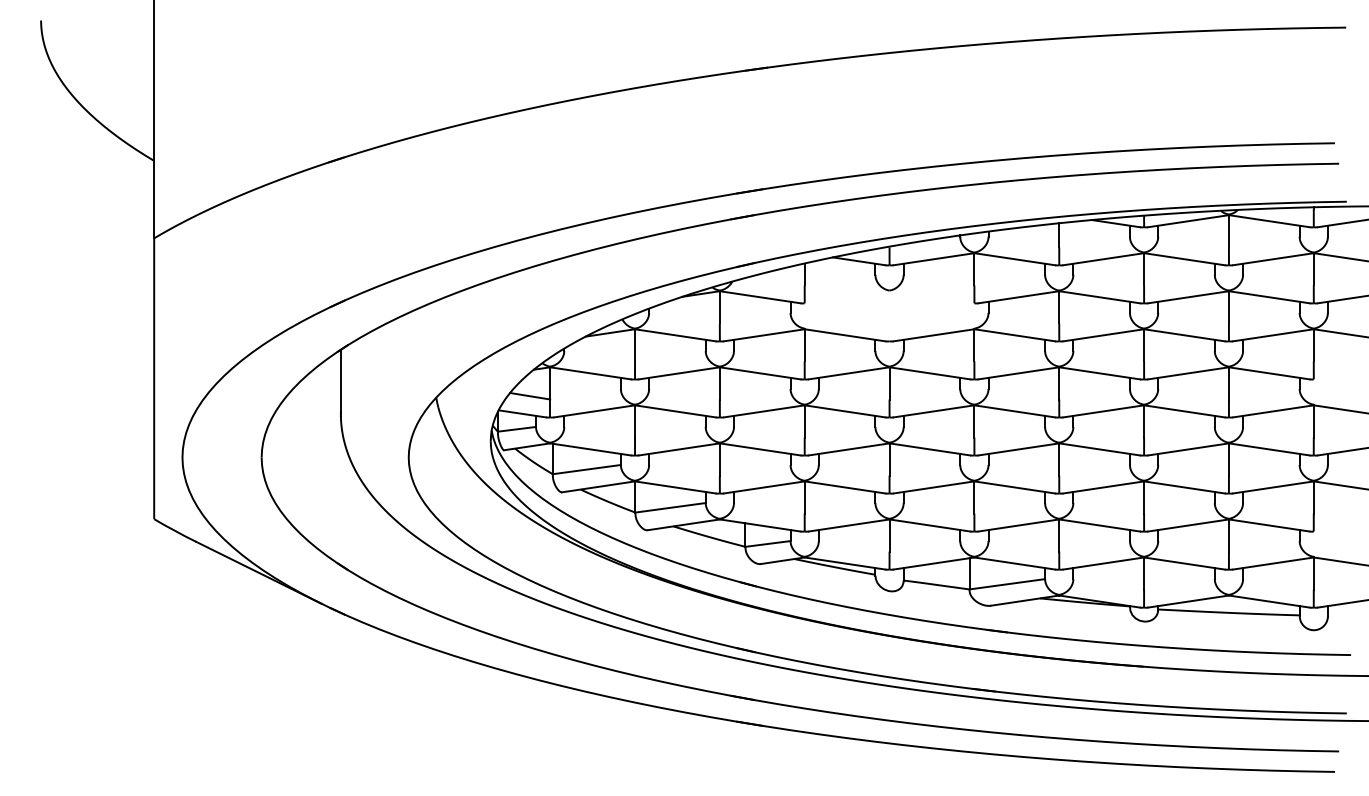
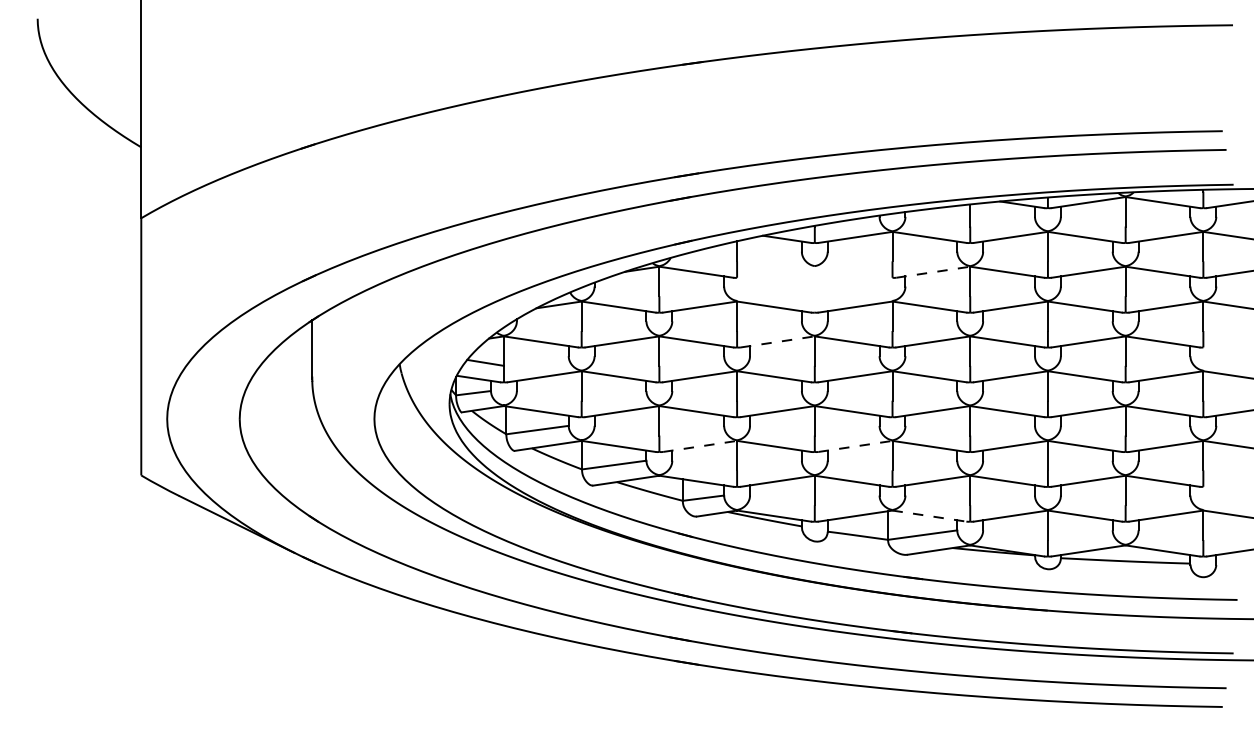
line: (1018, 297) -> (932, 272), solid -> dashed
line: (849, 373) -> (778, 342), solid -> dashed
line: (764, 487) -> (700, 446), solid -> dashed
line: (934, 487) -> (855, 446), solid -> dashed
line: (1014, 563) -> (929, 516), solid -> dashed

